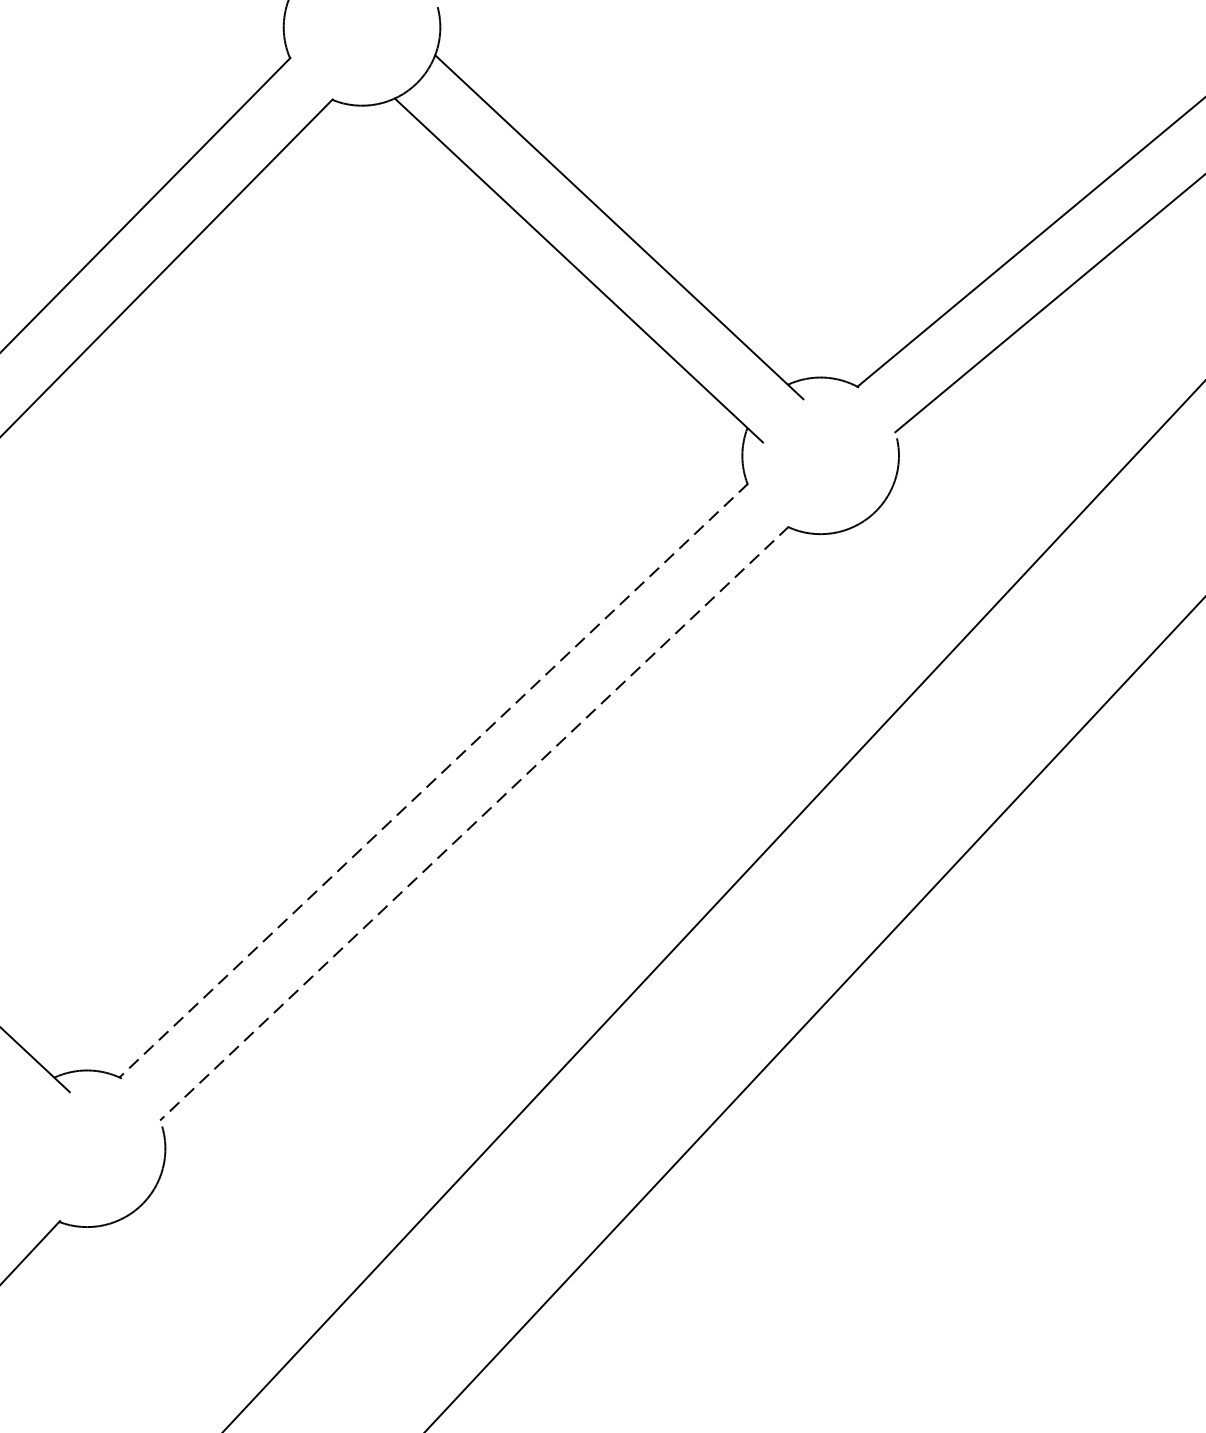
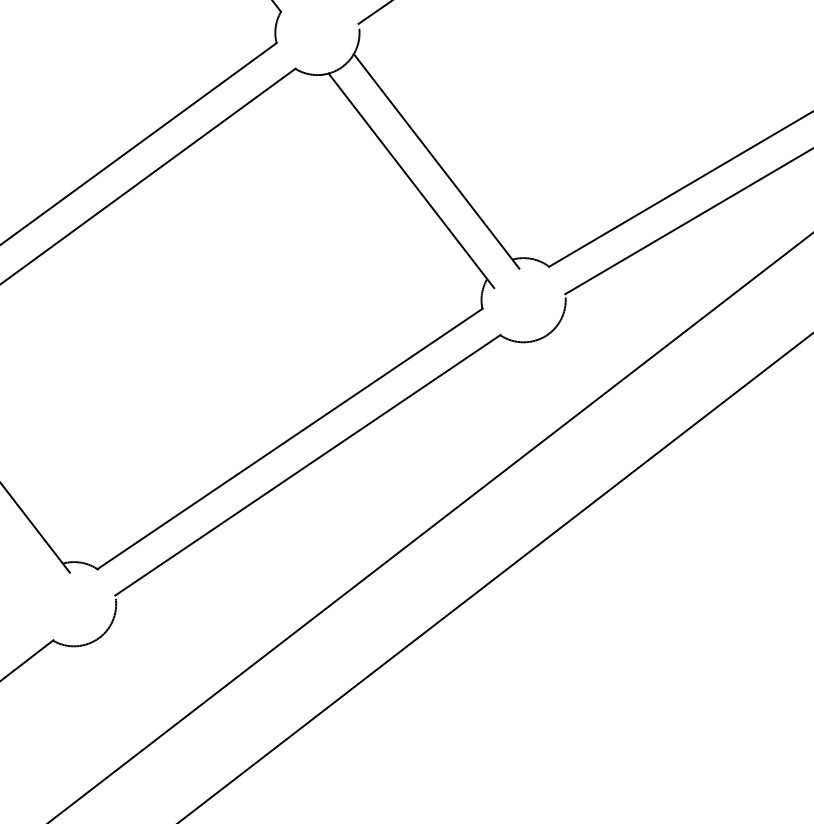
line: (434, 779) -> (290, 438), dashed -> solid
line: (473, 824) -> (307, 465), dashed -> solid

